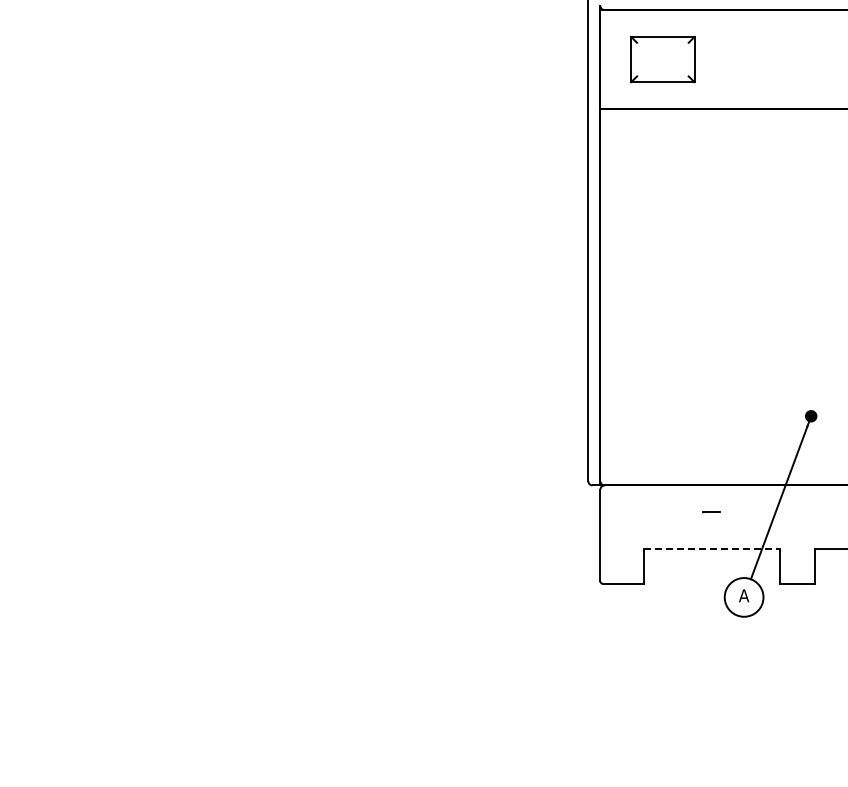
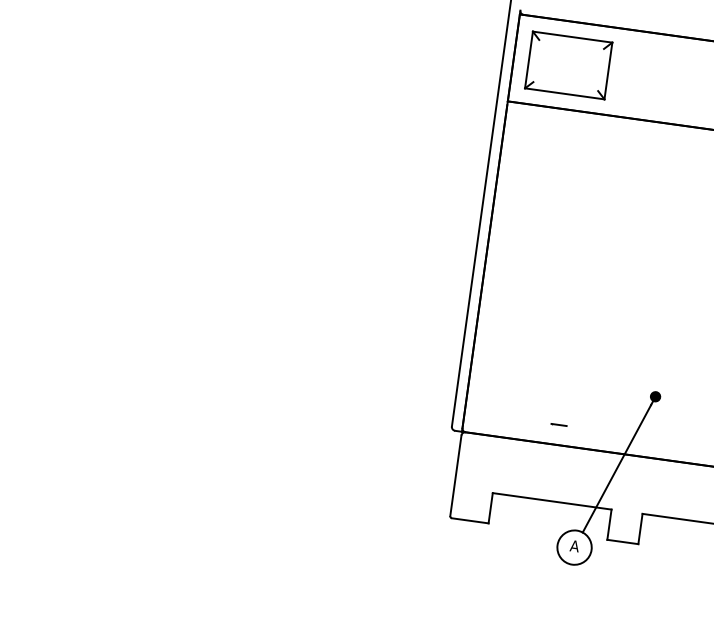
part: (662, 59) -> (568, 65), size x1.43
line: (711, 512) -> (558, 425), moved
line: (711, 549) -> (551, 501), dashed -> solid

